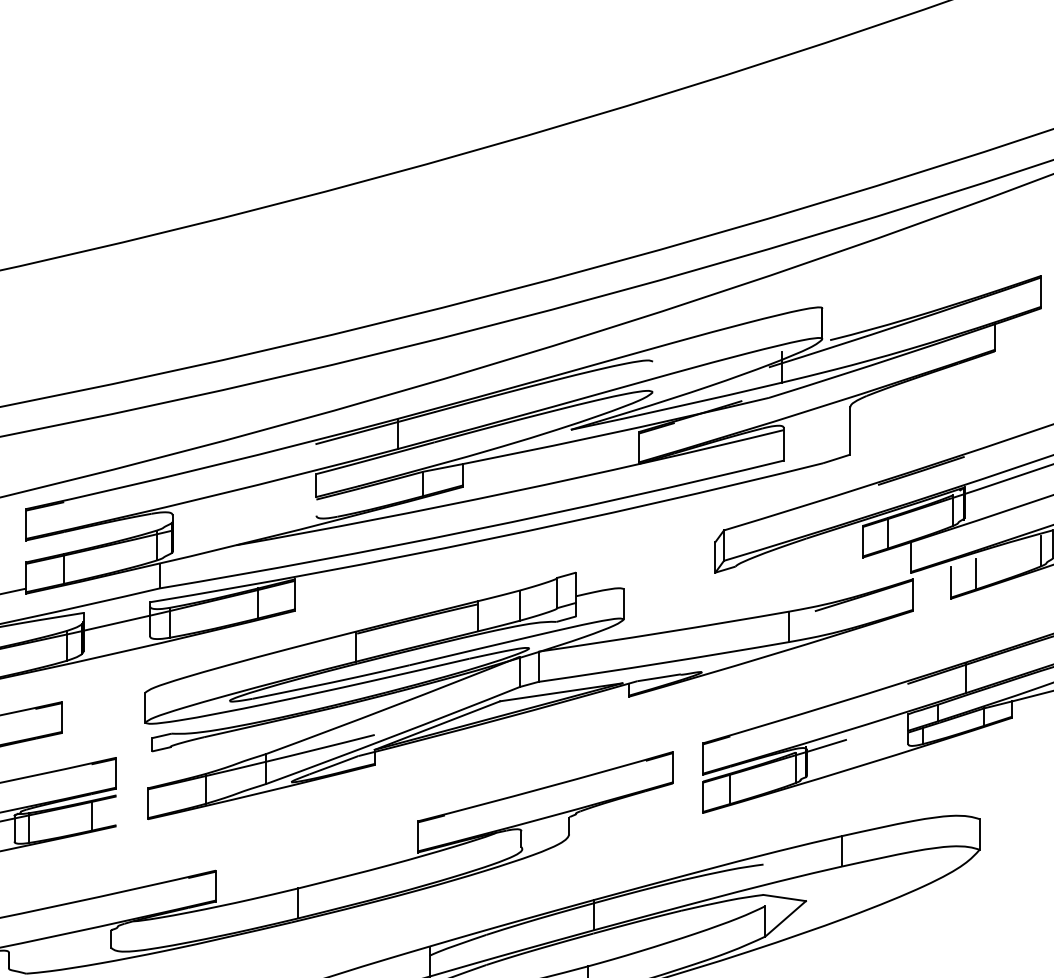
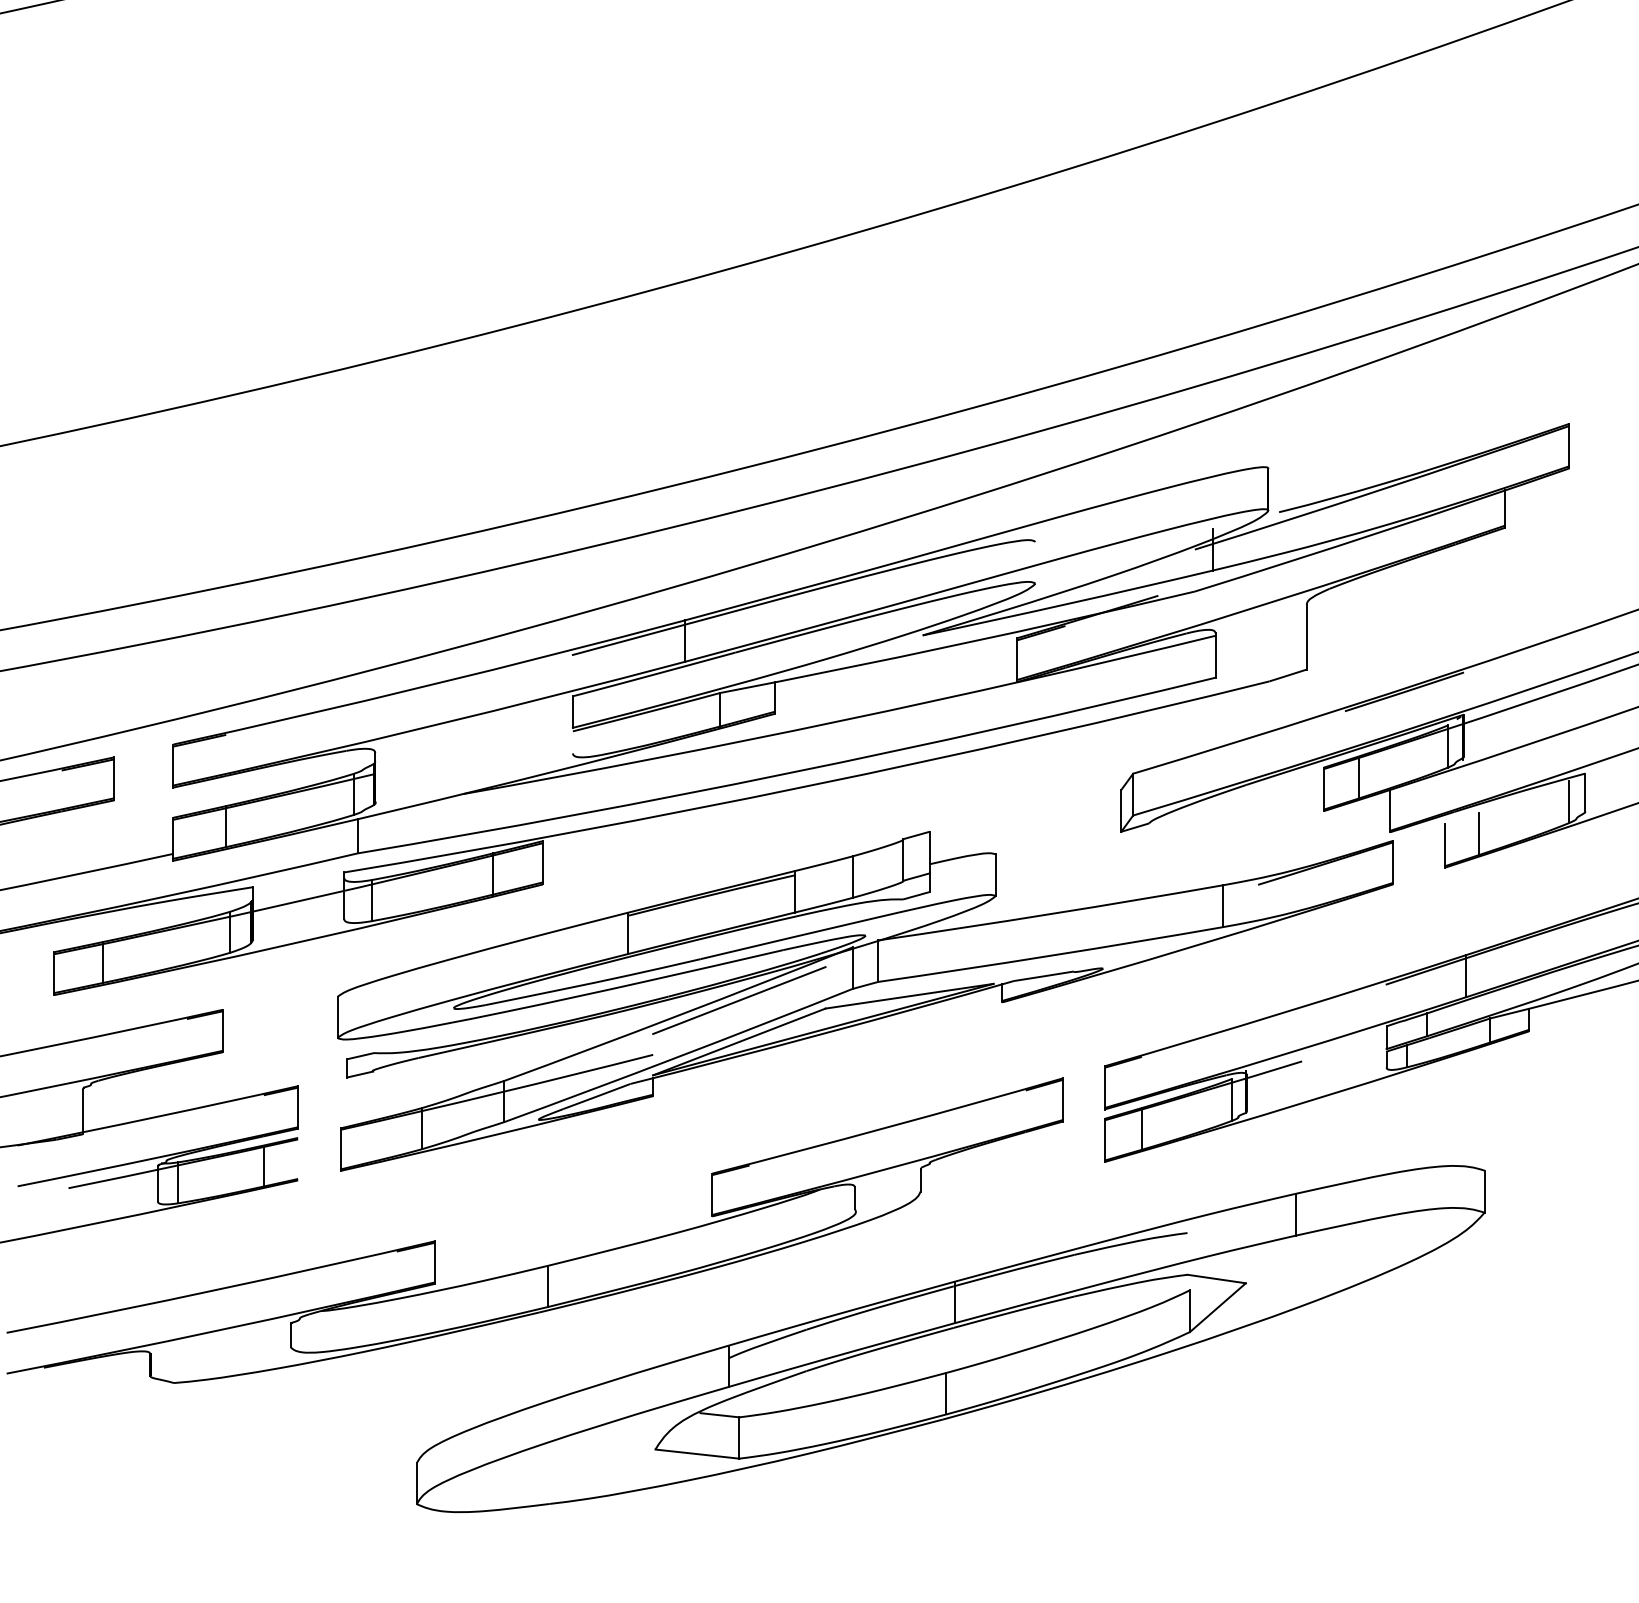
line: (437, 695) -> (739, 1000), added

